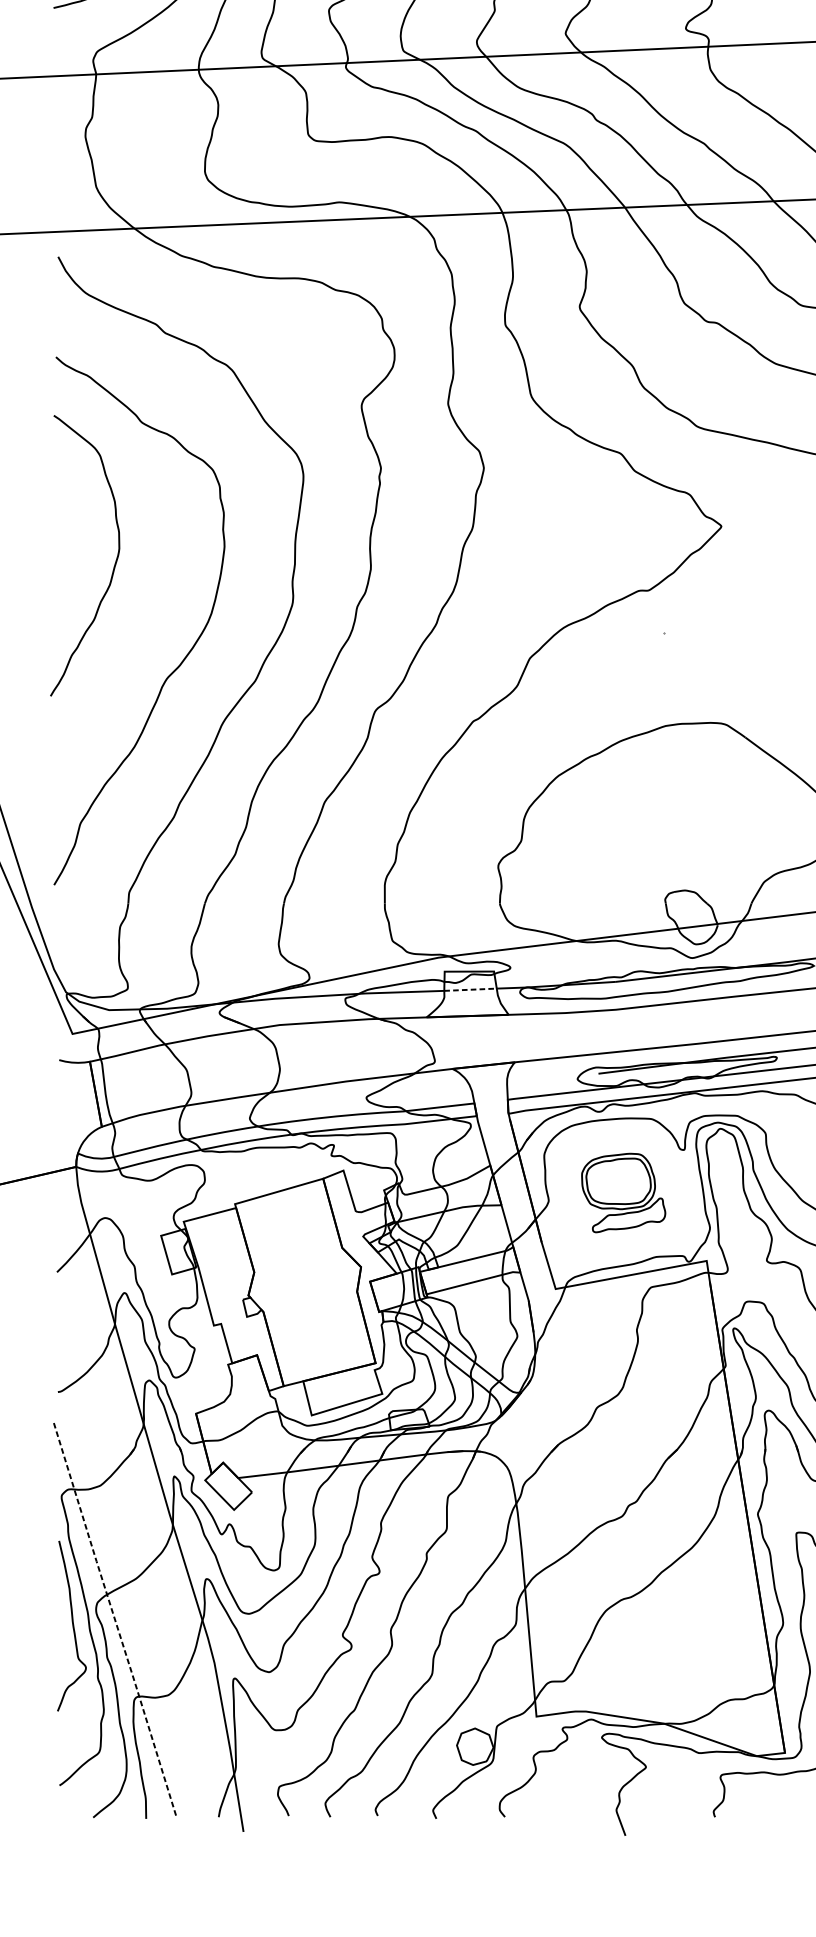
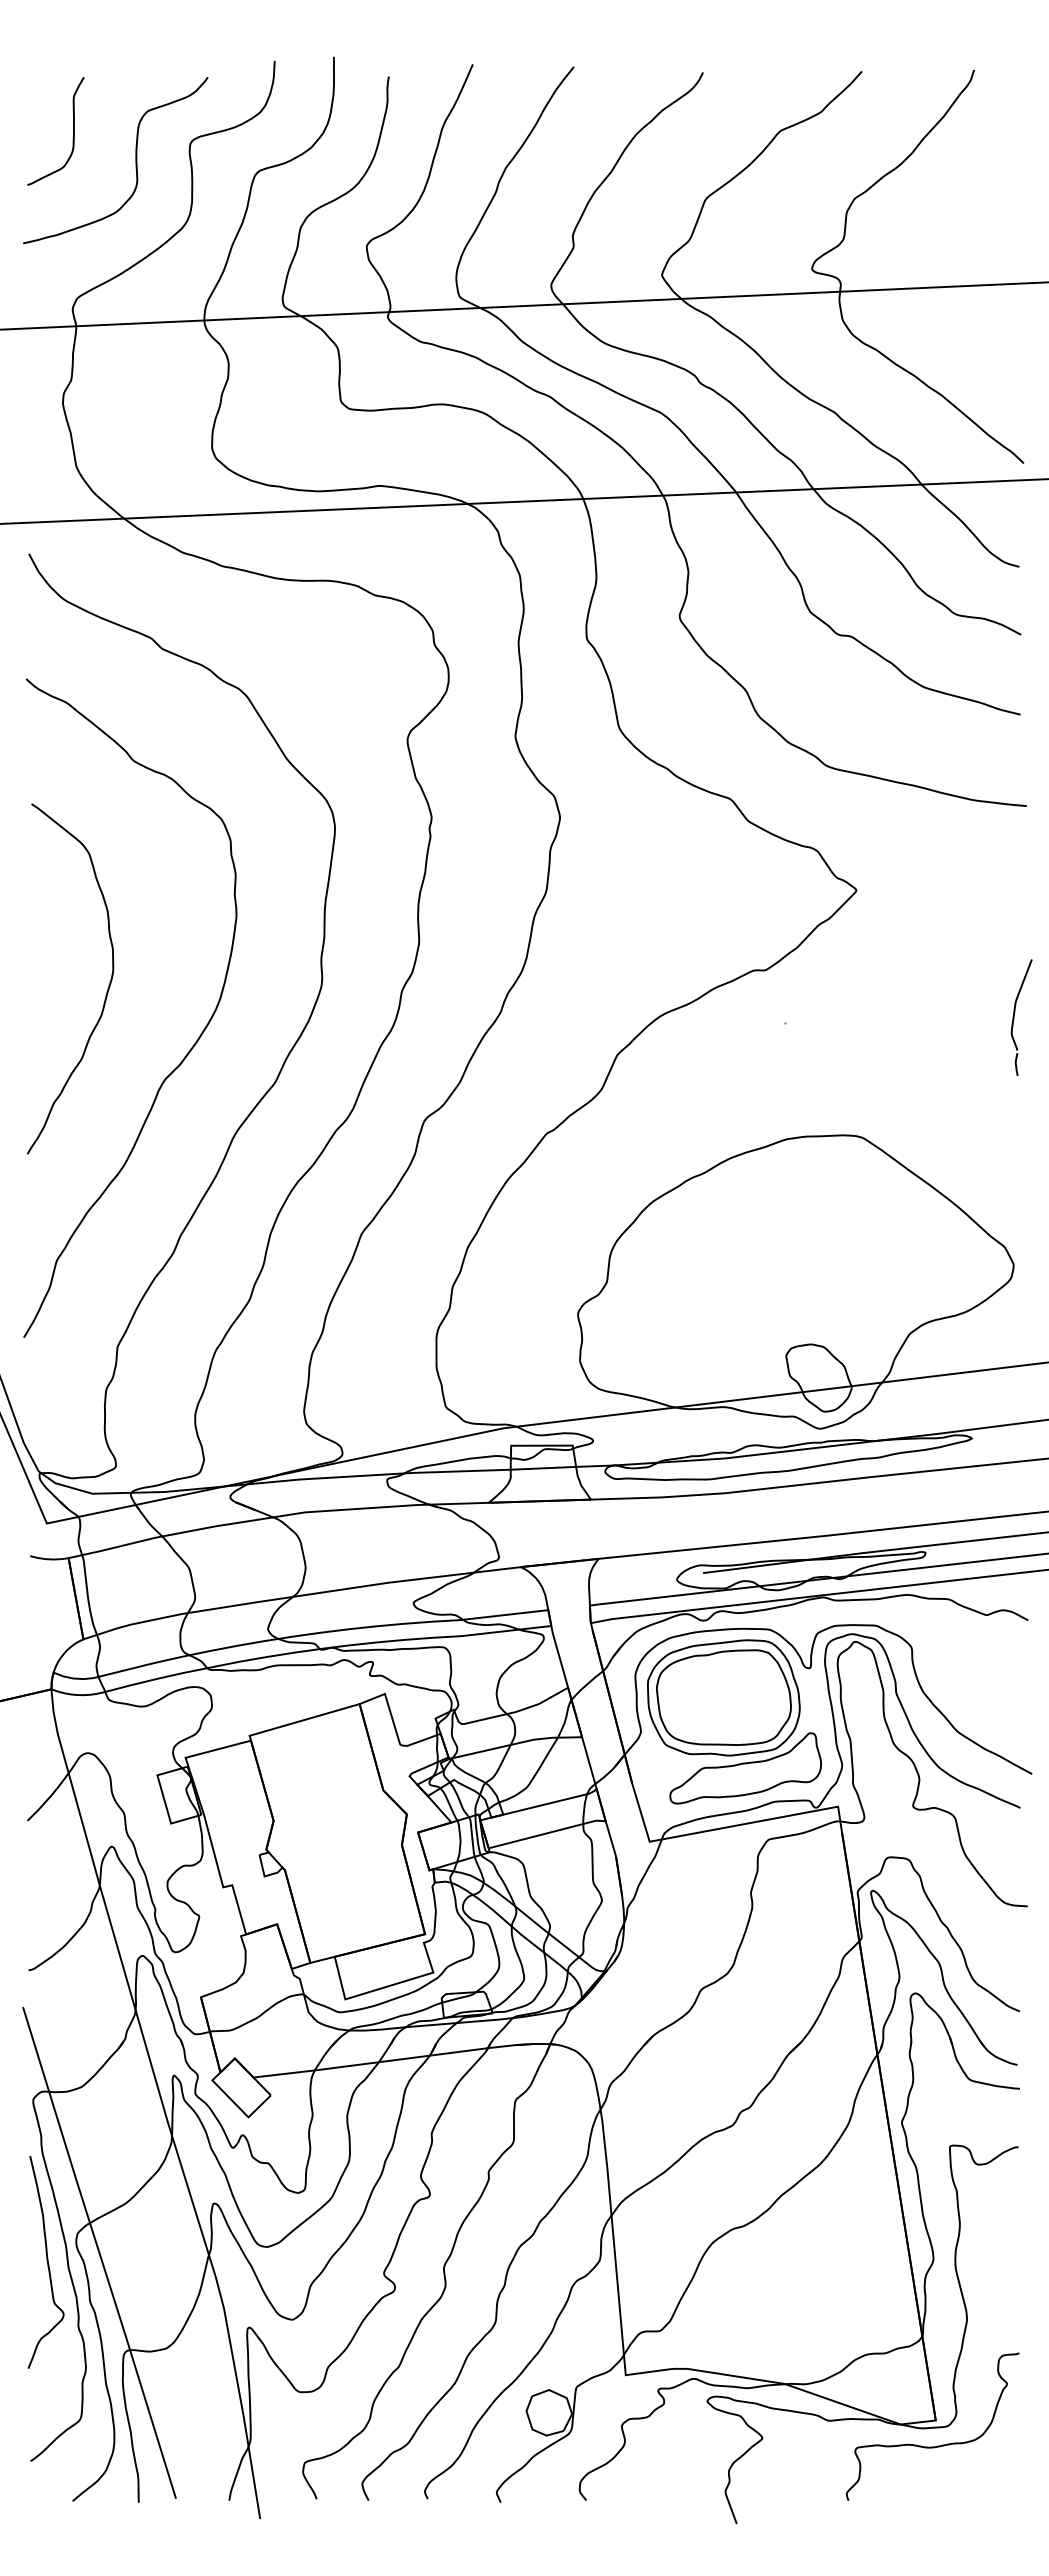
curve: (113, 565) -> (106, 991), moved
line: (470, 989) -> (543, 1468), dashed -> solid
part: (623, 1192) -> (734, 1721), size x1.67
line: (114, 1618) -> (99, 2252), dashed -> solid

